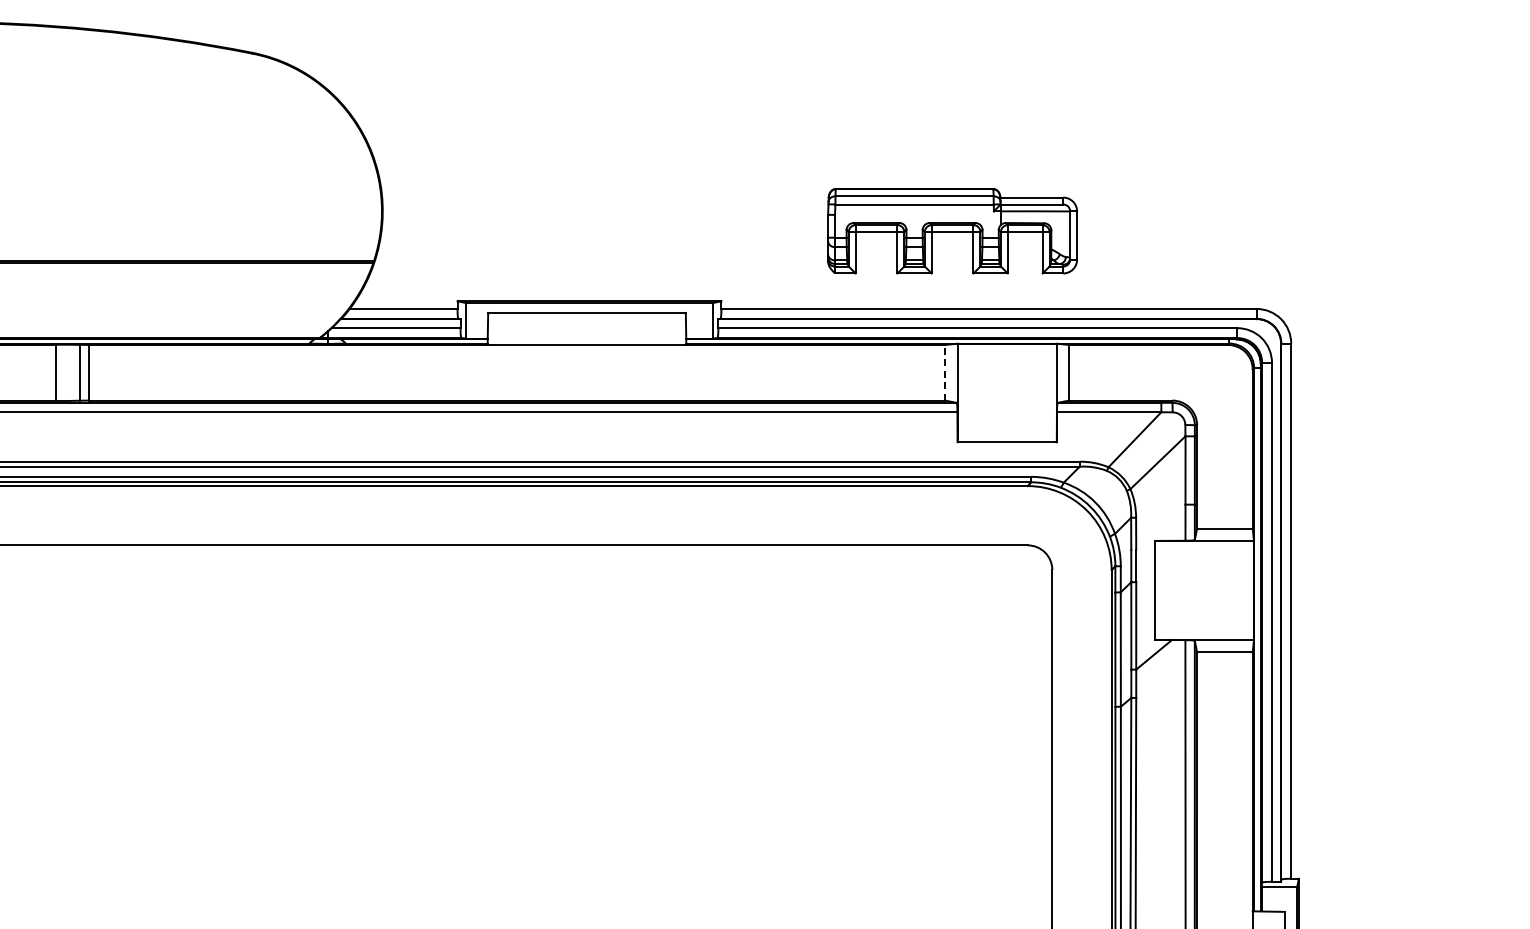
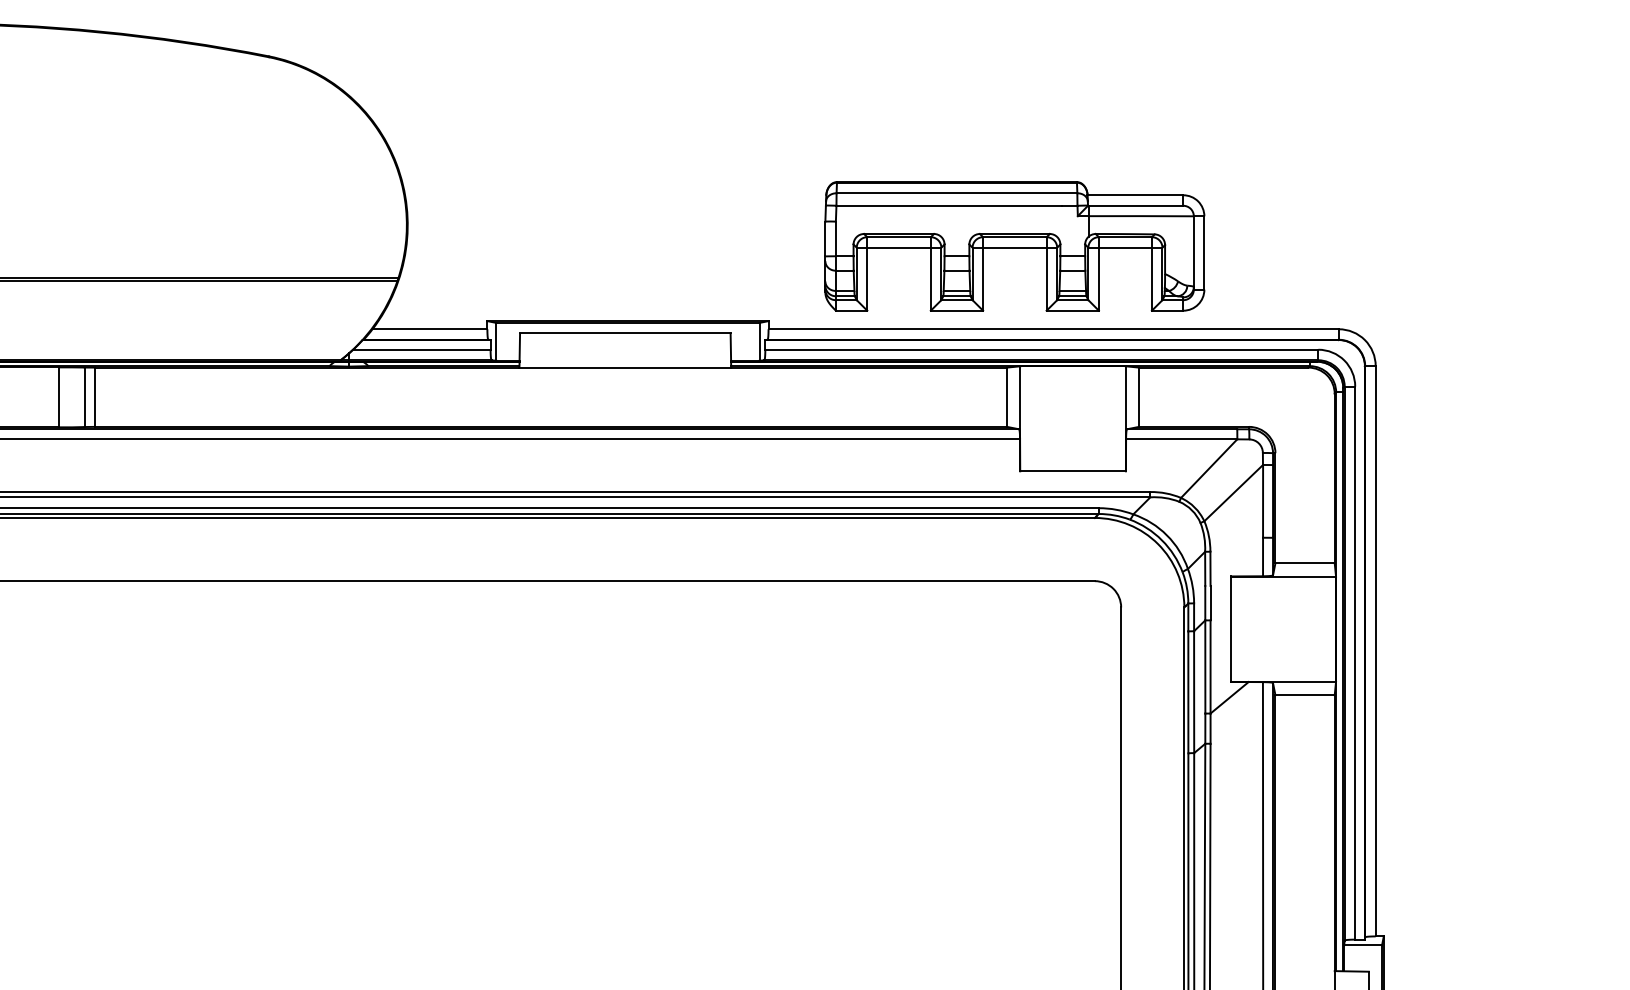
part: (952, 231) -> (1014, 246), size x1.43
line: (945, 372) -> (1007, 397), dashed -> solid

